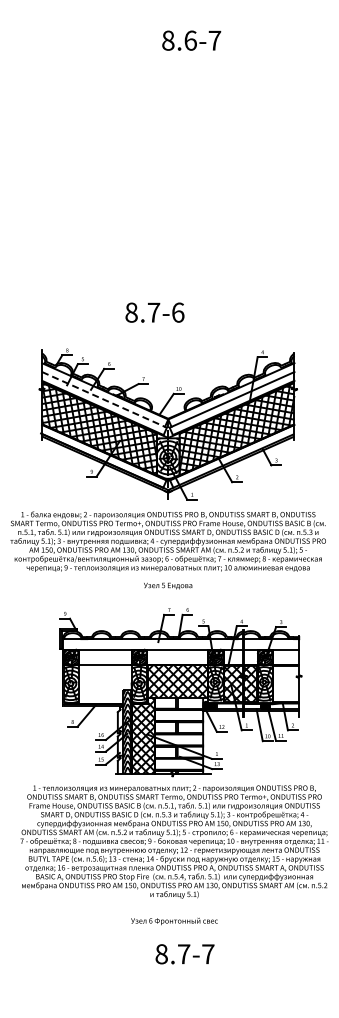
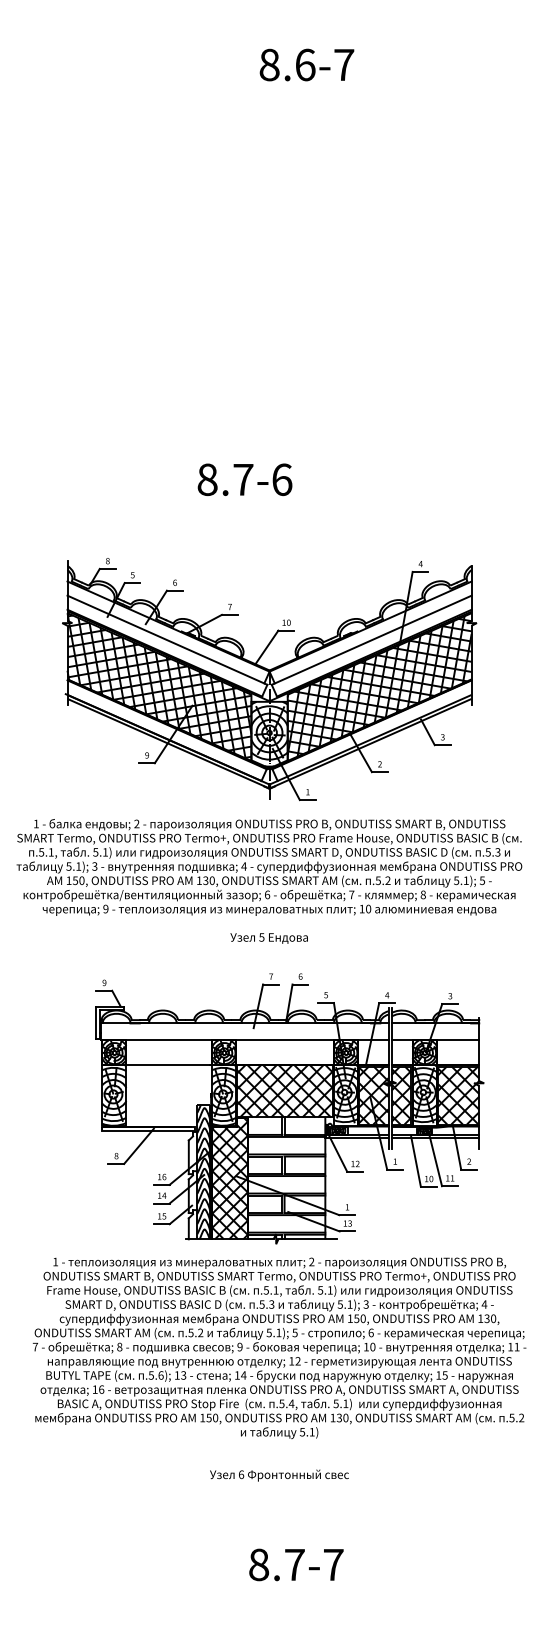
text: (154, 312) -> (244, 479), moved
line: (104, 400) -> (167, 641), dashed -> solid
hatch: (287, 684) -> (460, 1096), added
text: (184, 954) -> (295, 1565), moved

